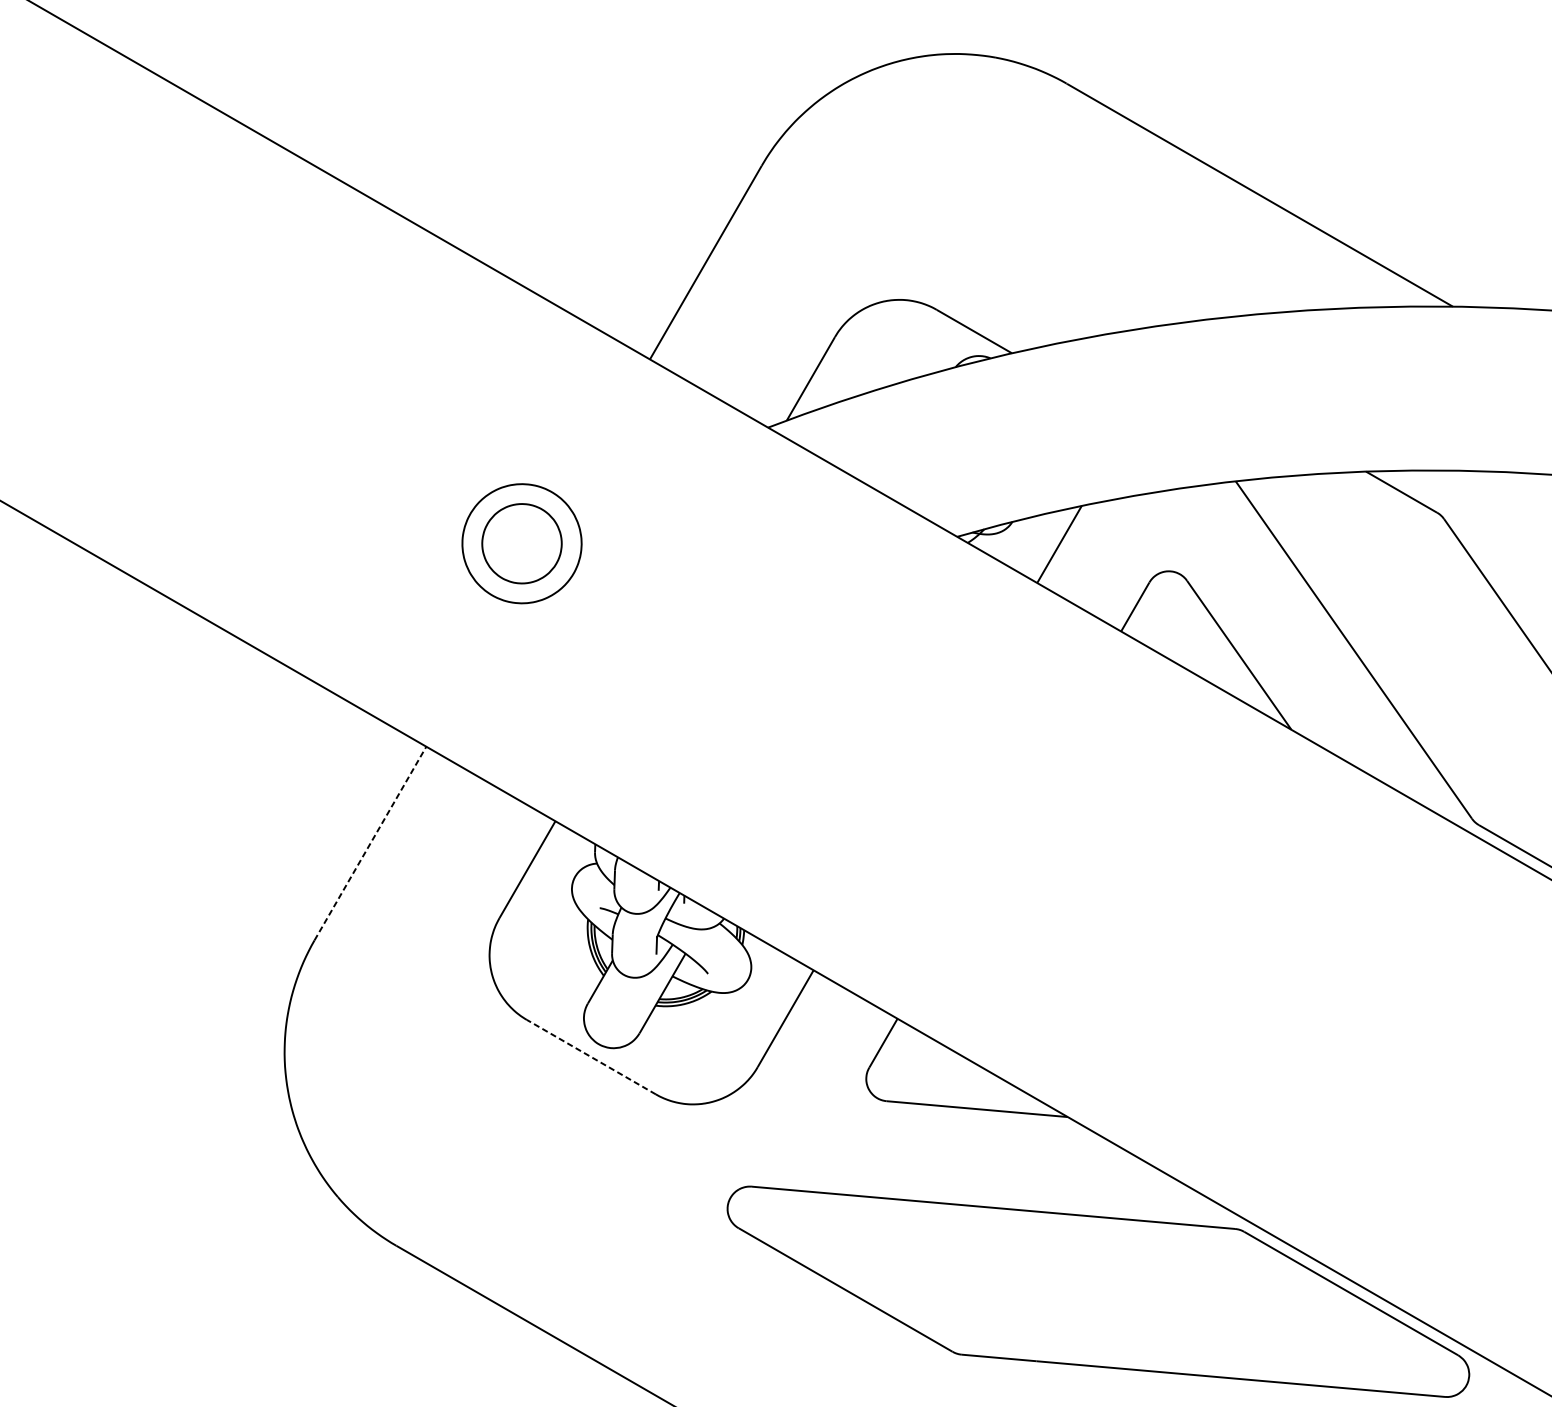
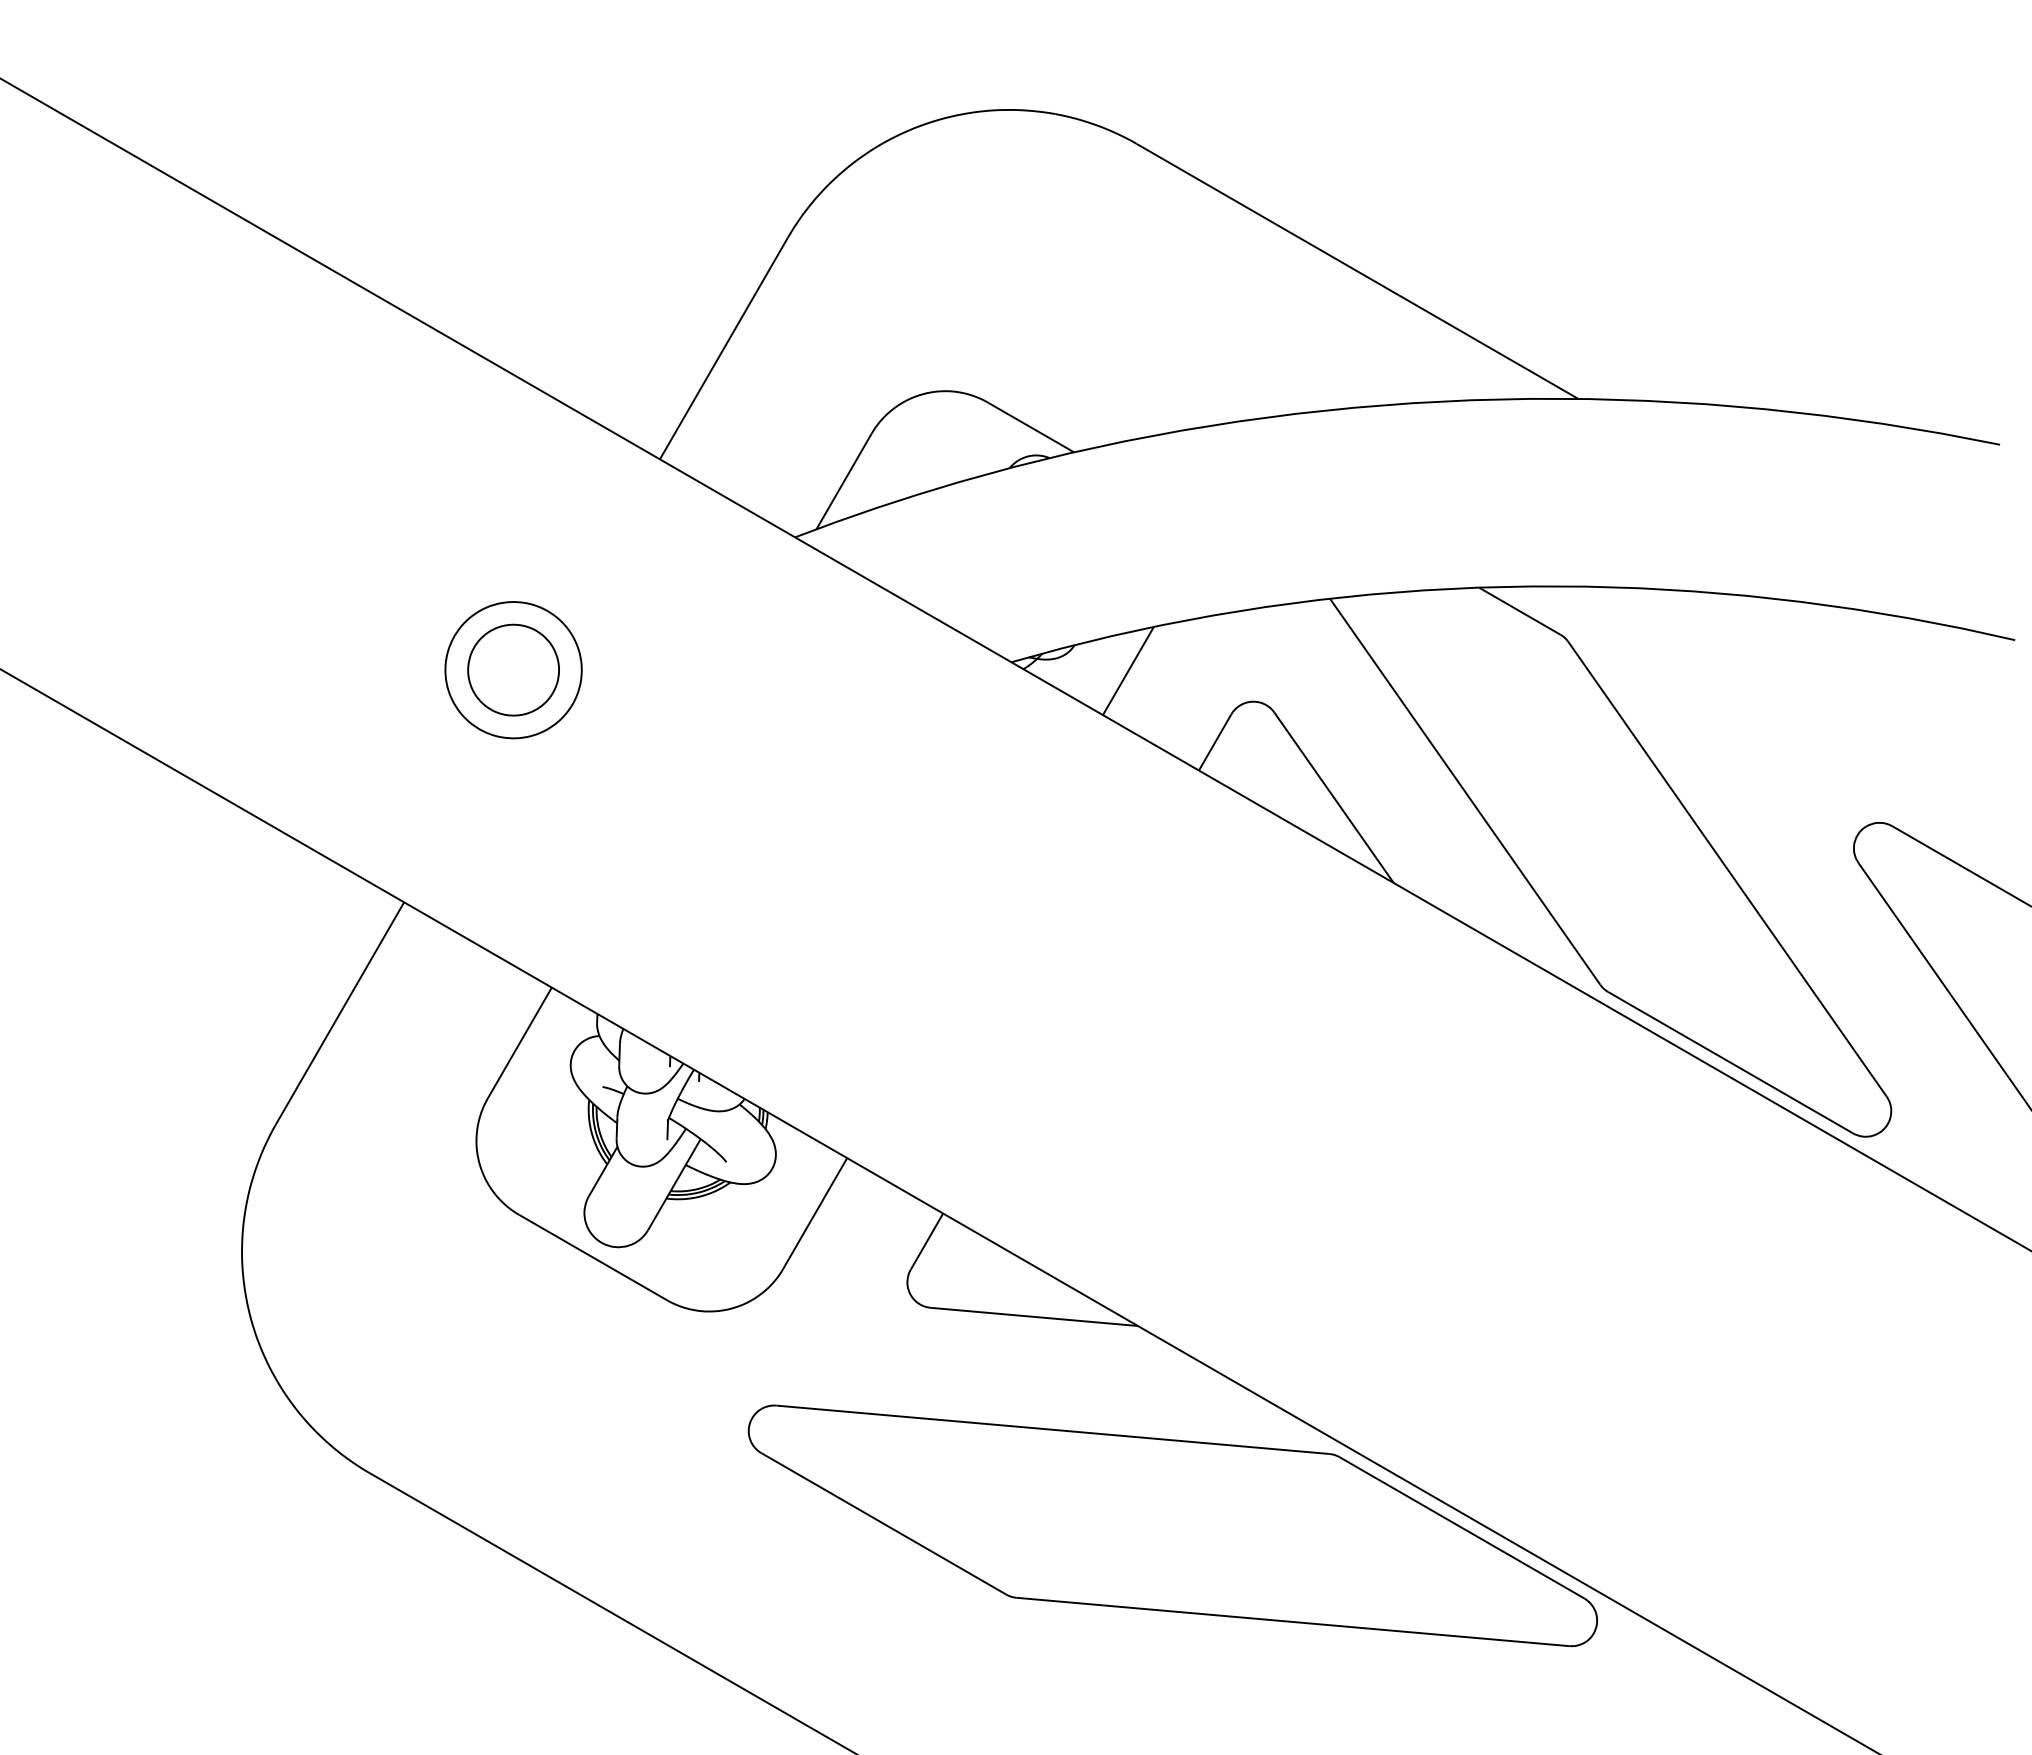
line: (370, 843) -> (340, 1013), dashed -> solid
line: (591, 1057) -> (592, 1257), dashed -> solid

